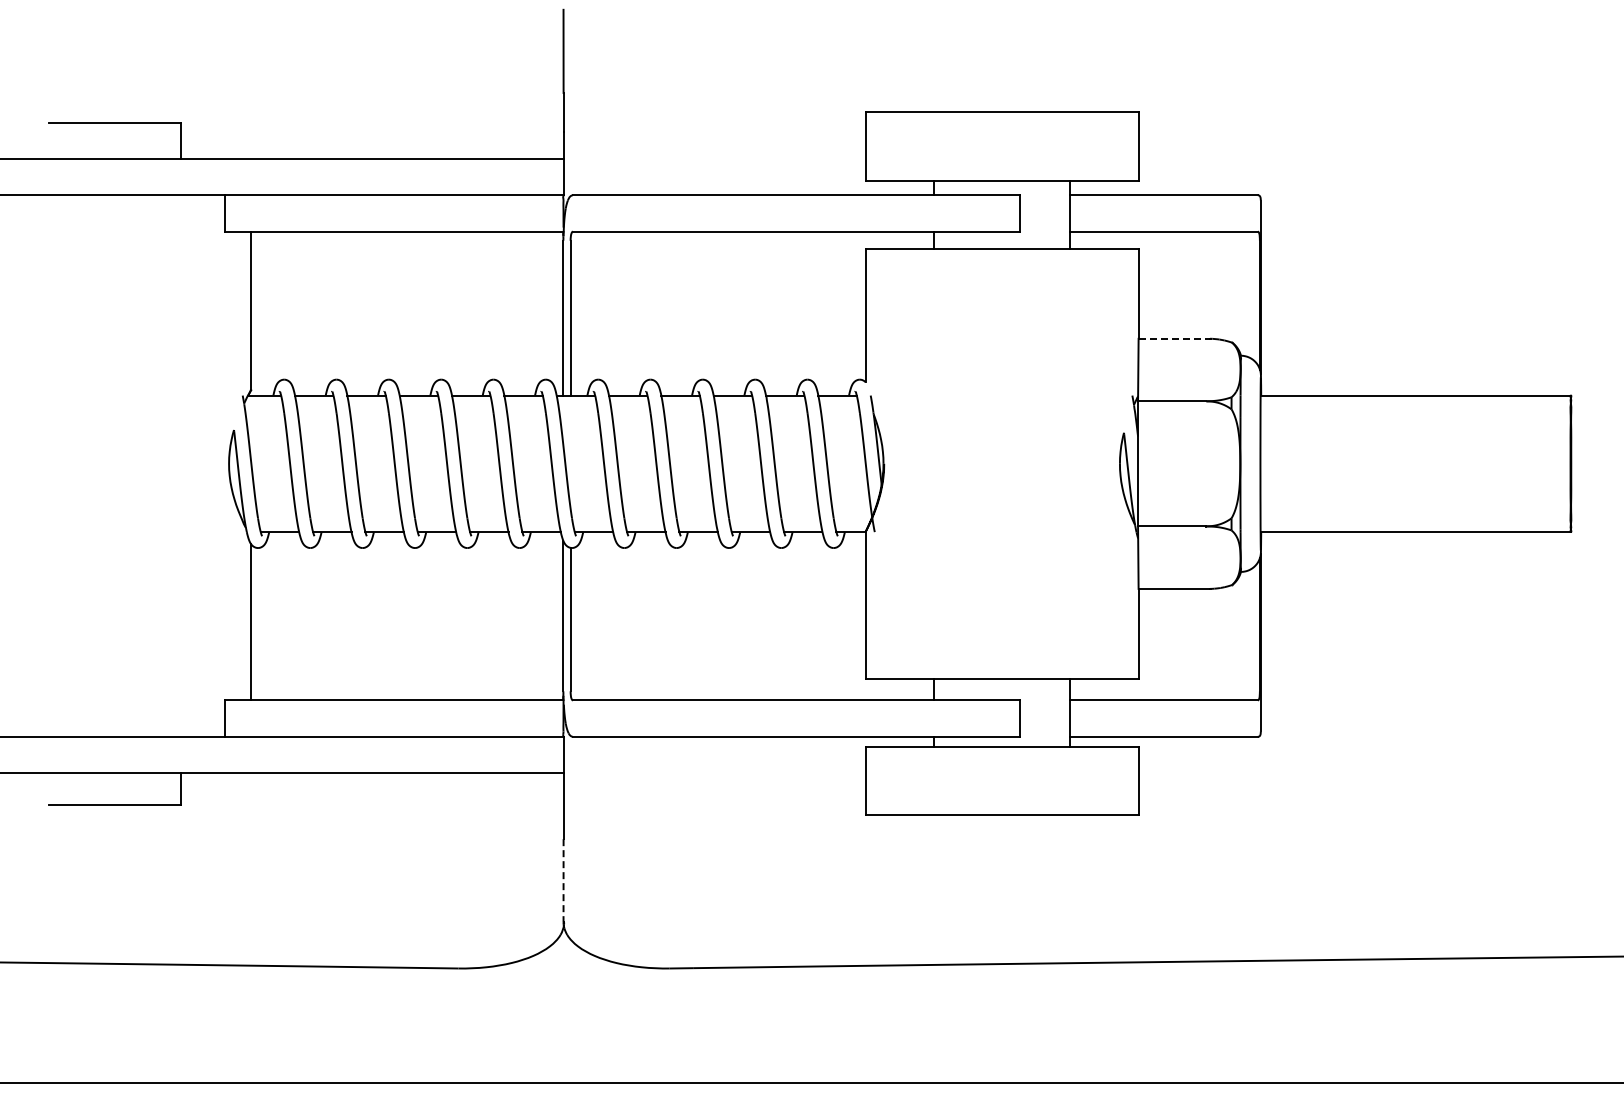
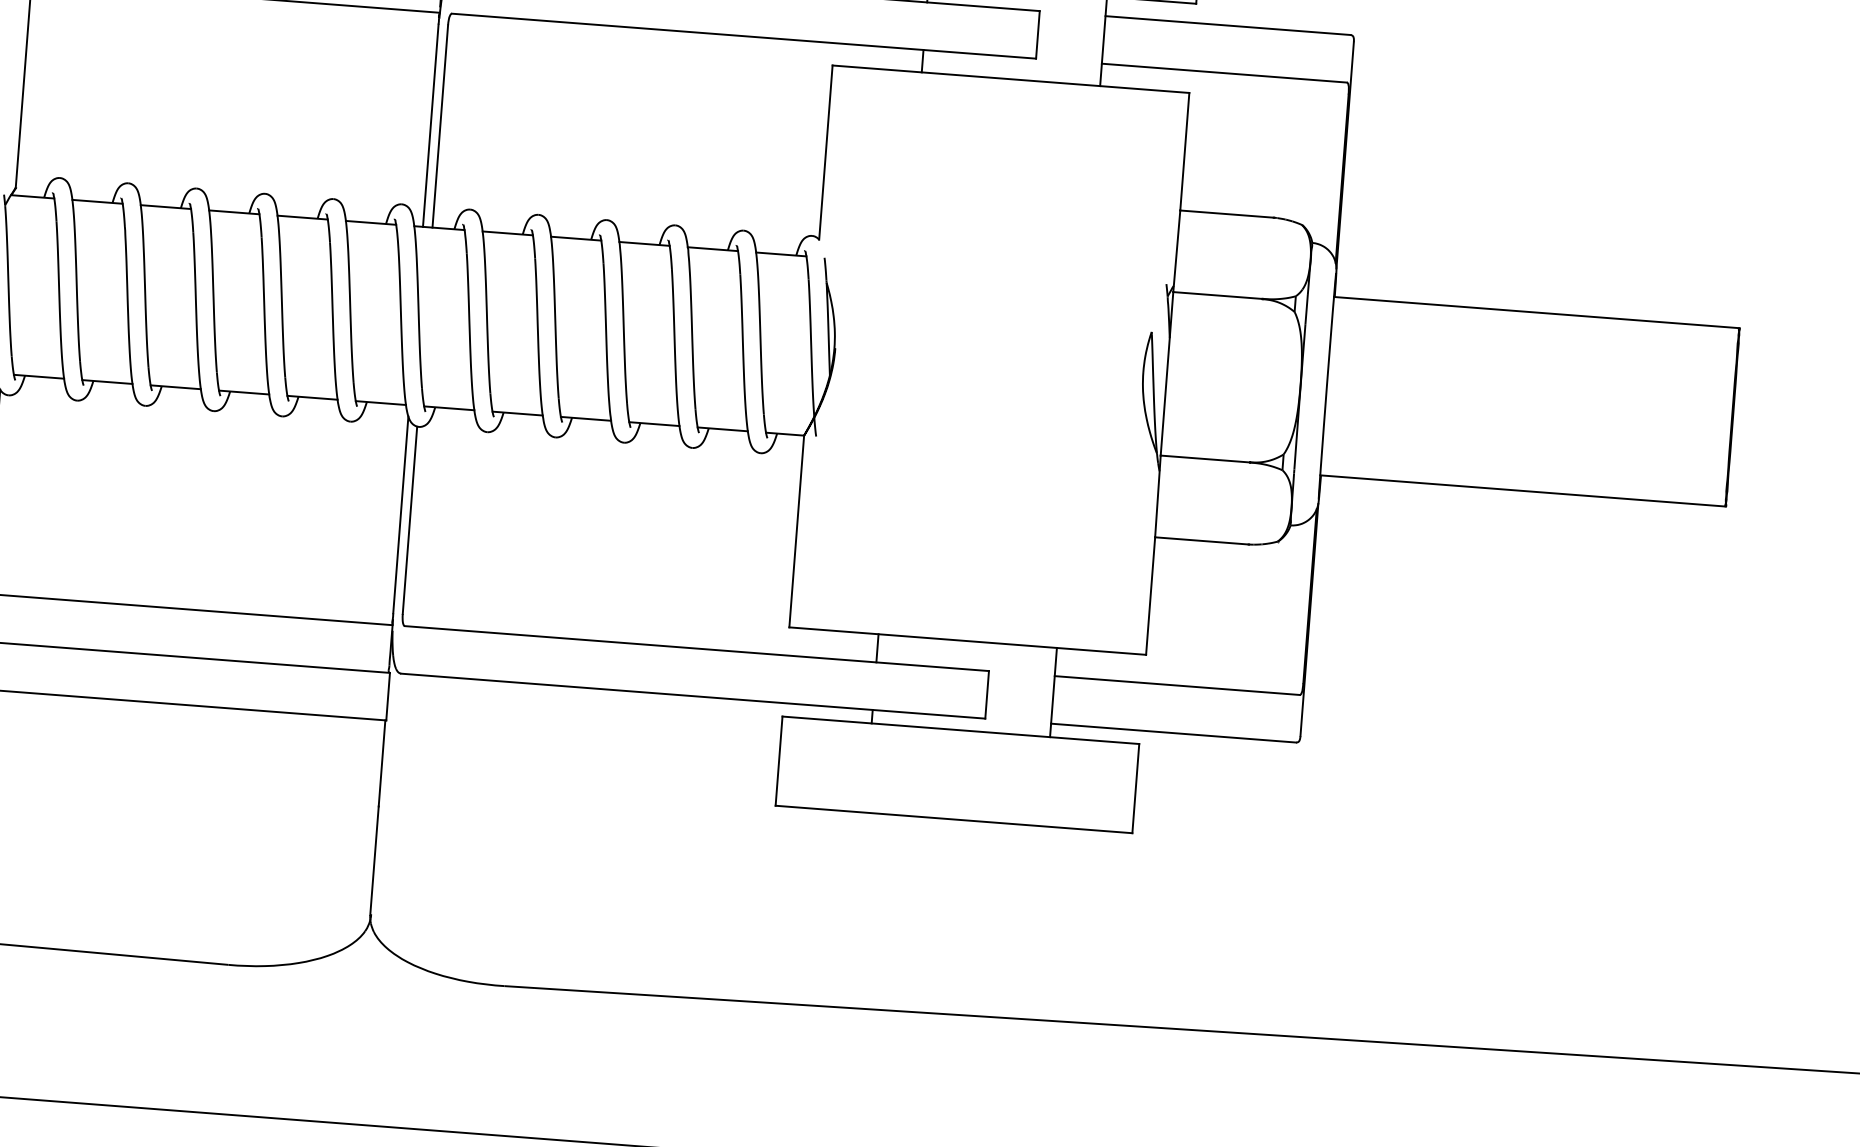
line: (1174, 338) -> (1227, 213), dashed -> solid
line: (563, 880) -> (374, 860), dashed -> solid

